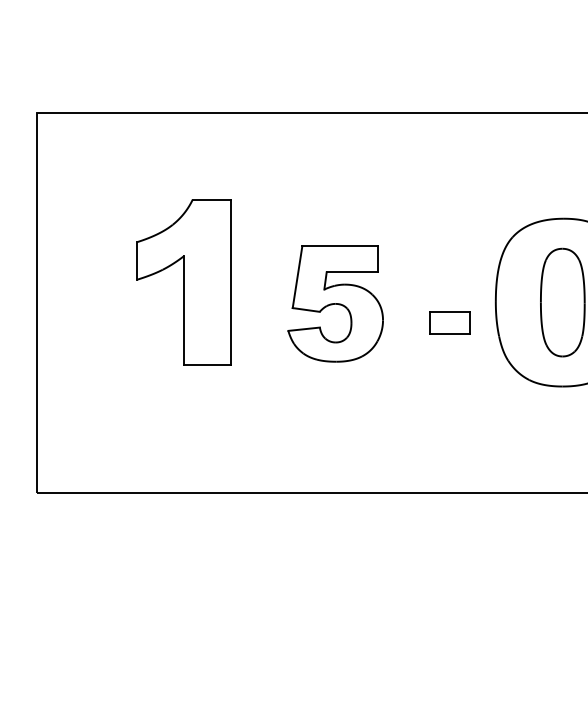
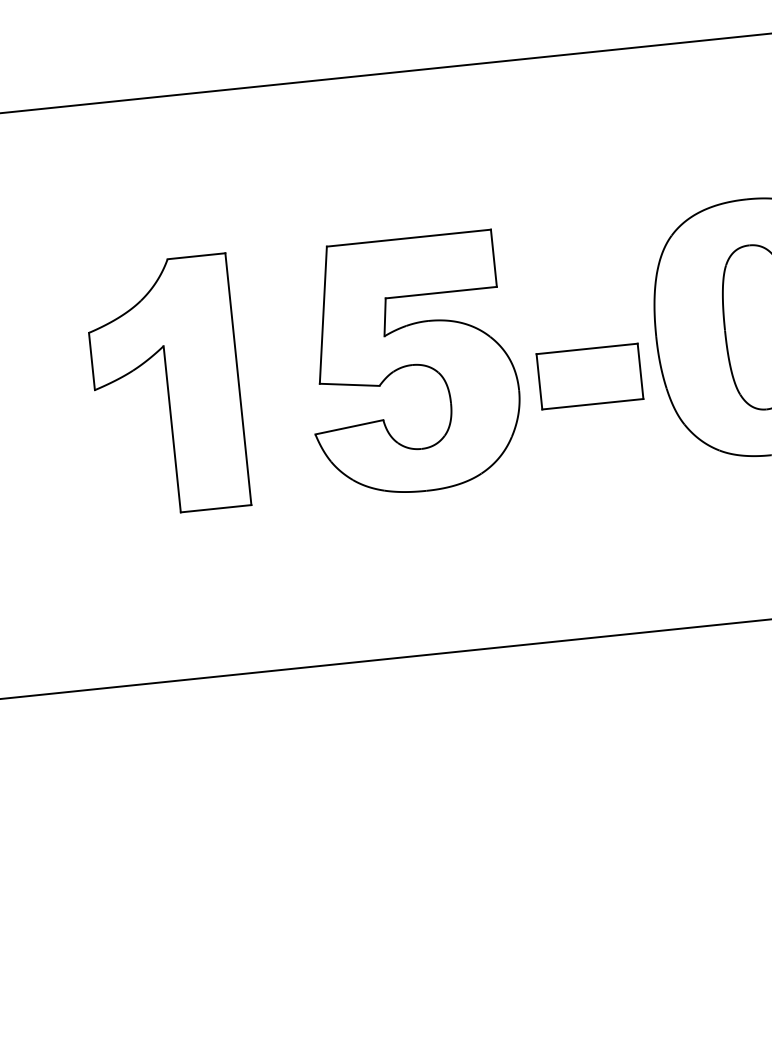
part: (183, 282) -> (166, 386), moved
part: (335, 303) -> (412, 364), size x1.43
part: (449, 322) -> (588, 375), size x1.67

